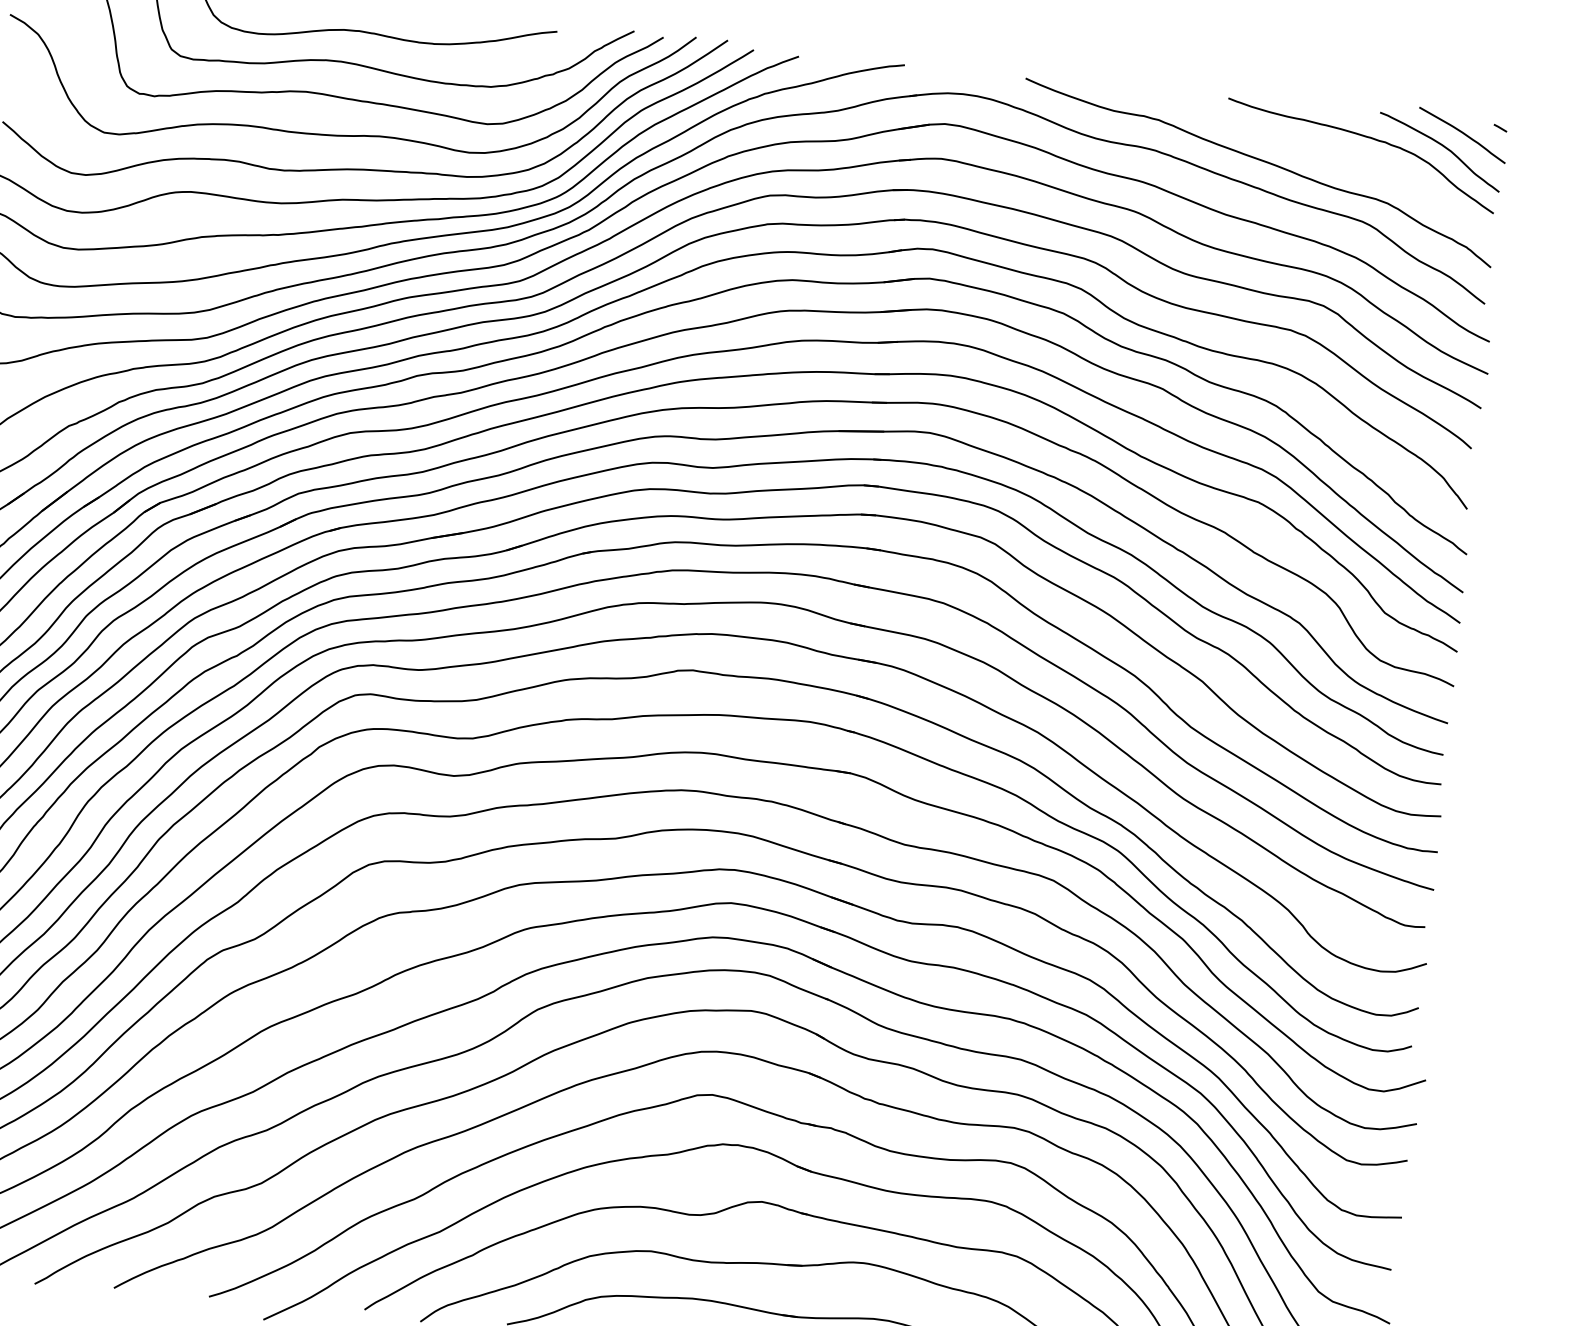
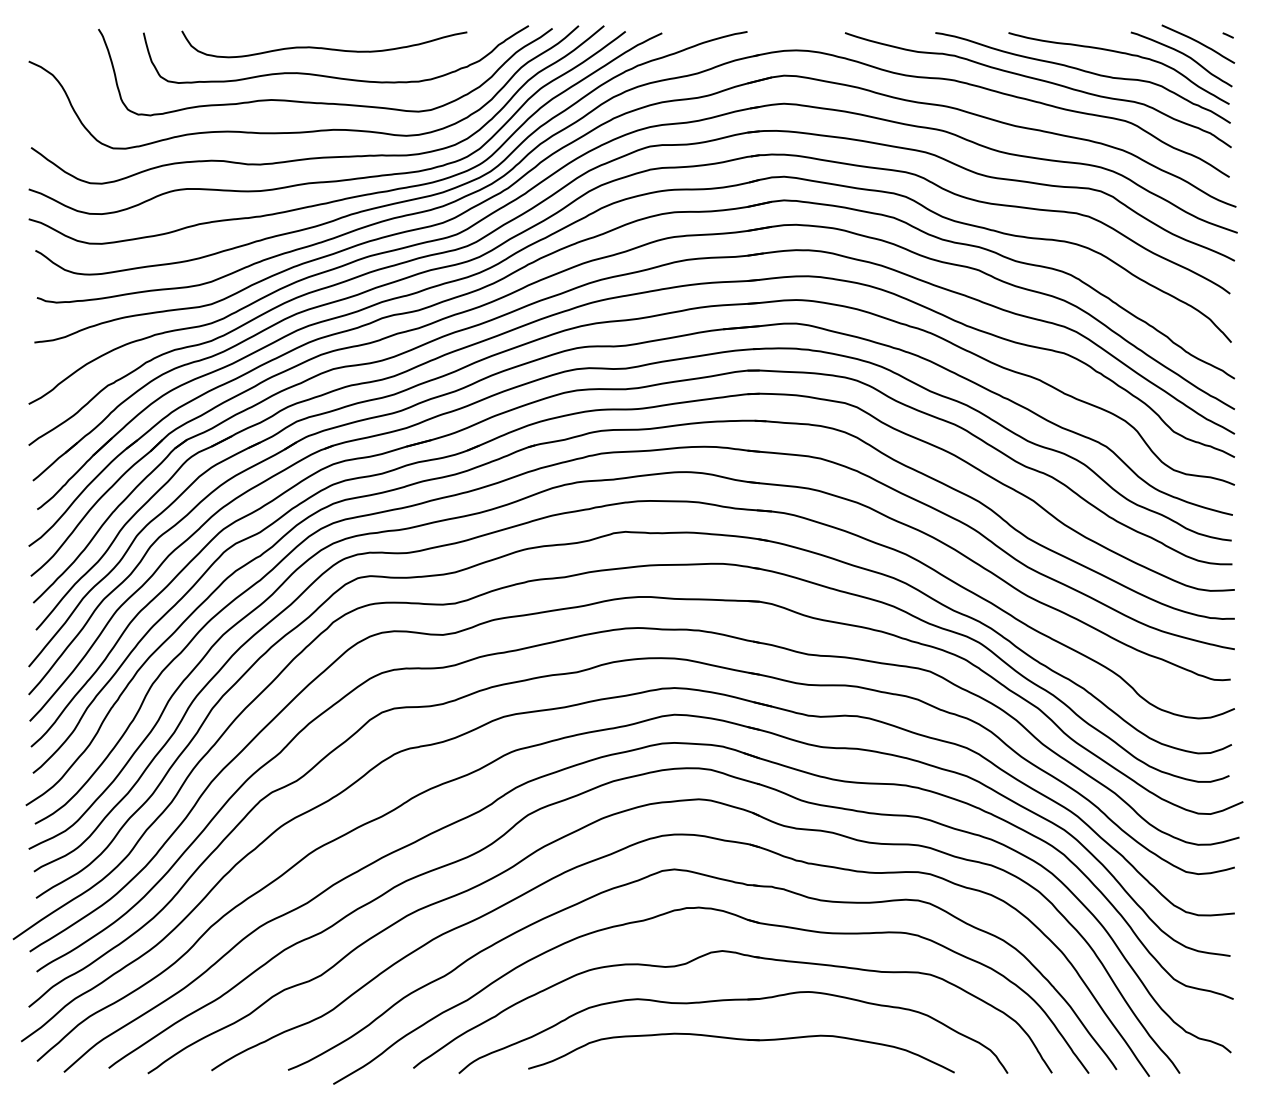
curve: (1319, 156) -> (1085, 72), added

